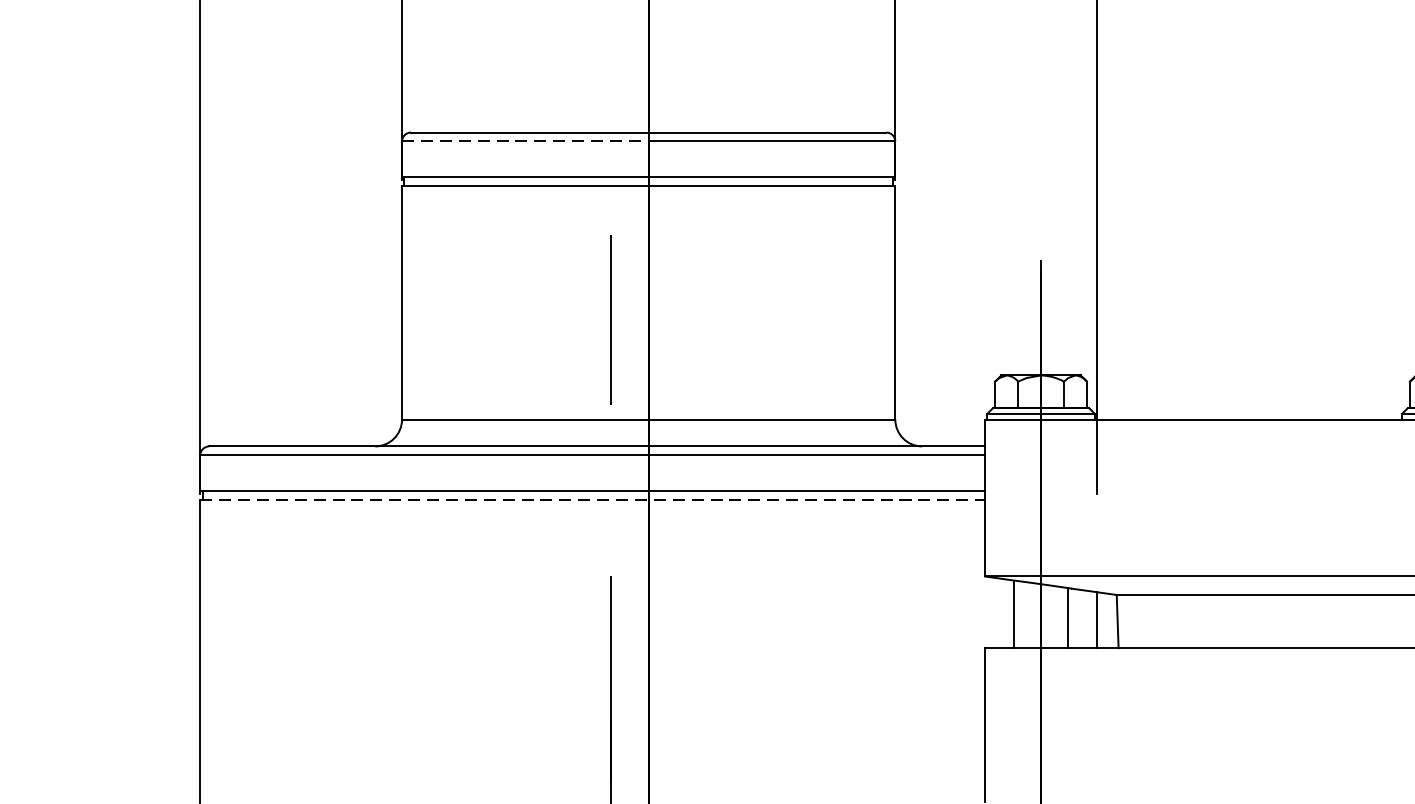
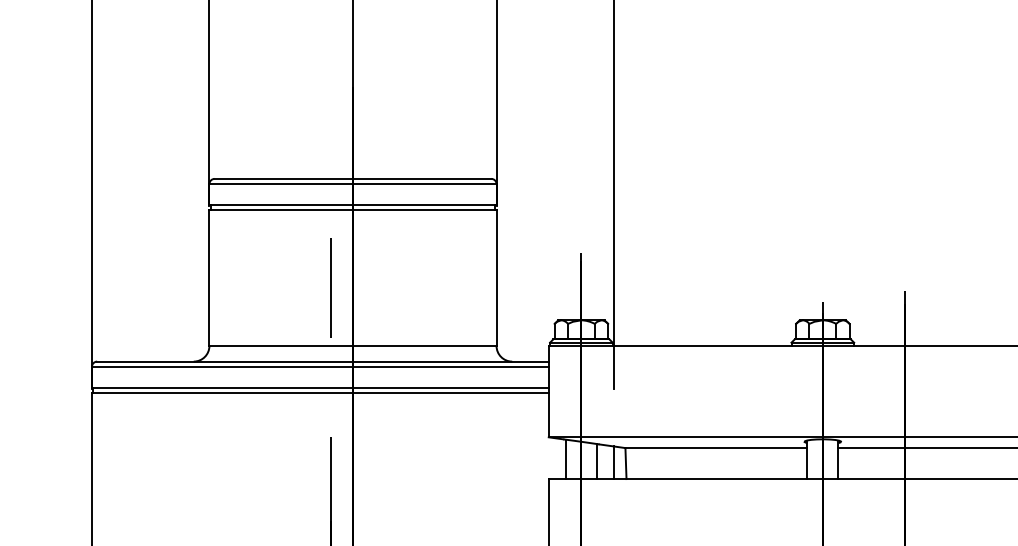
line: (525, 142) -> (281, 184), dashed -> solid
line: (592, 499) -> (320, 392), dashed -> solid

